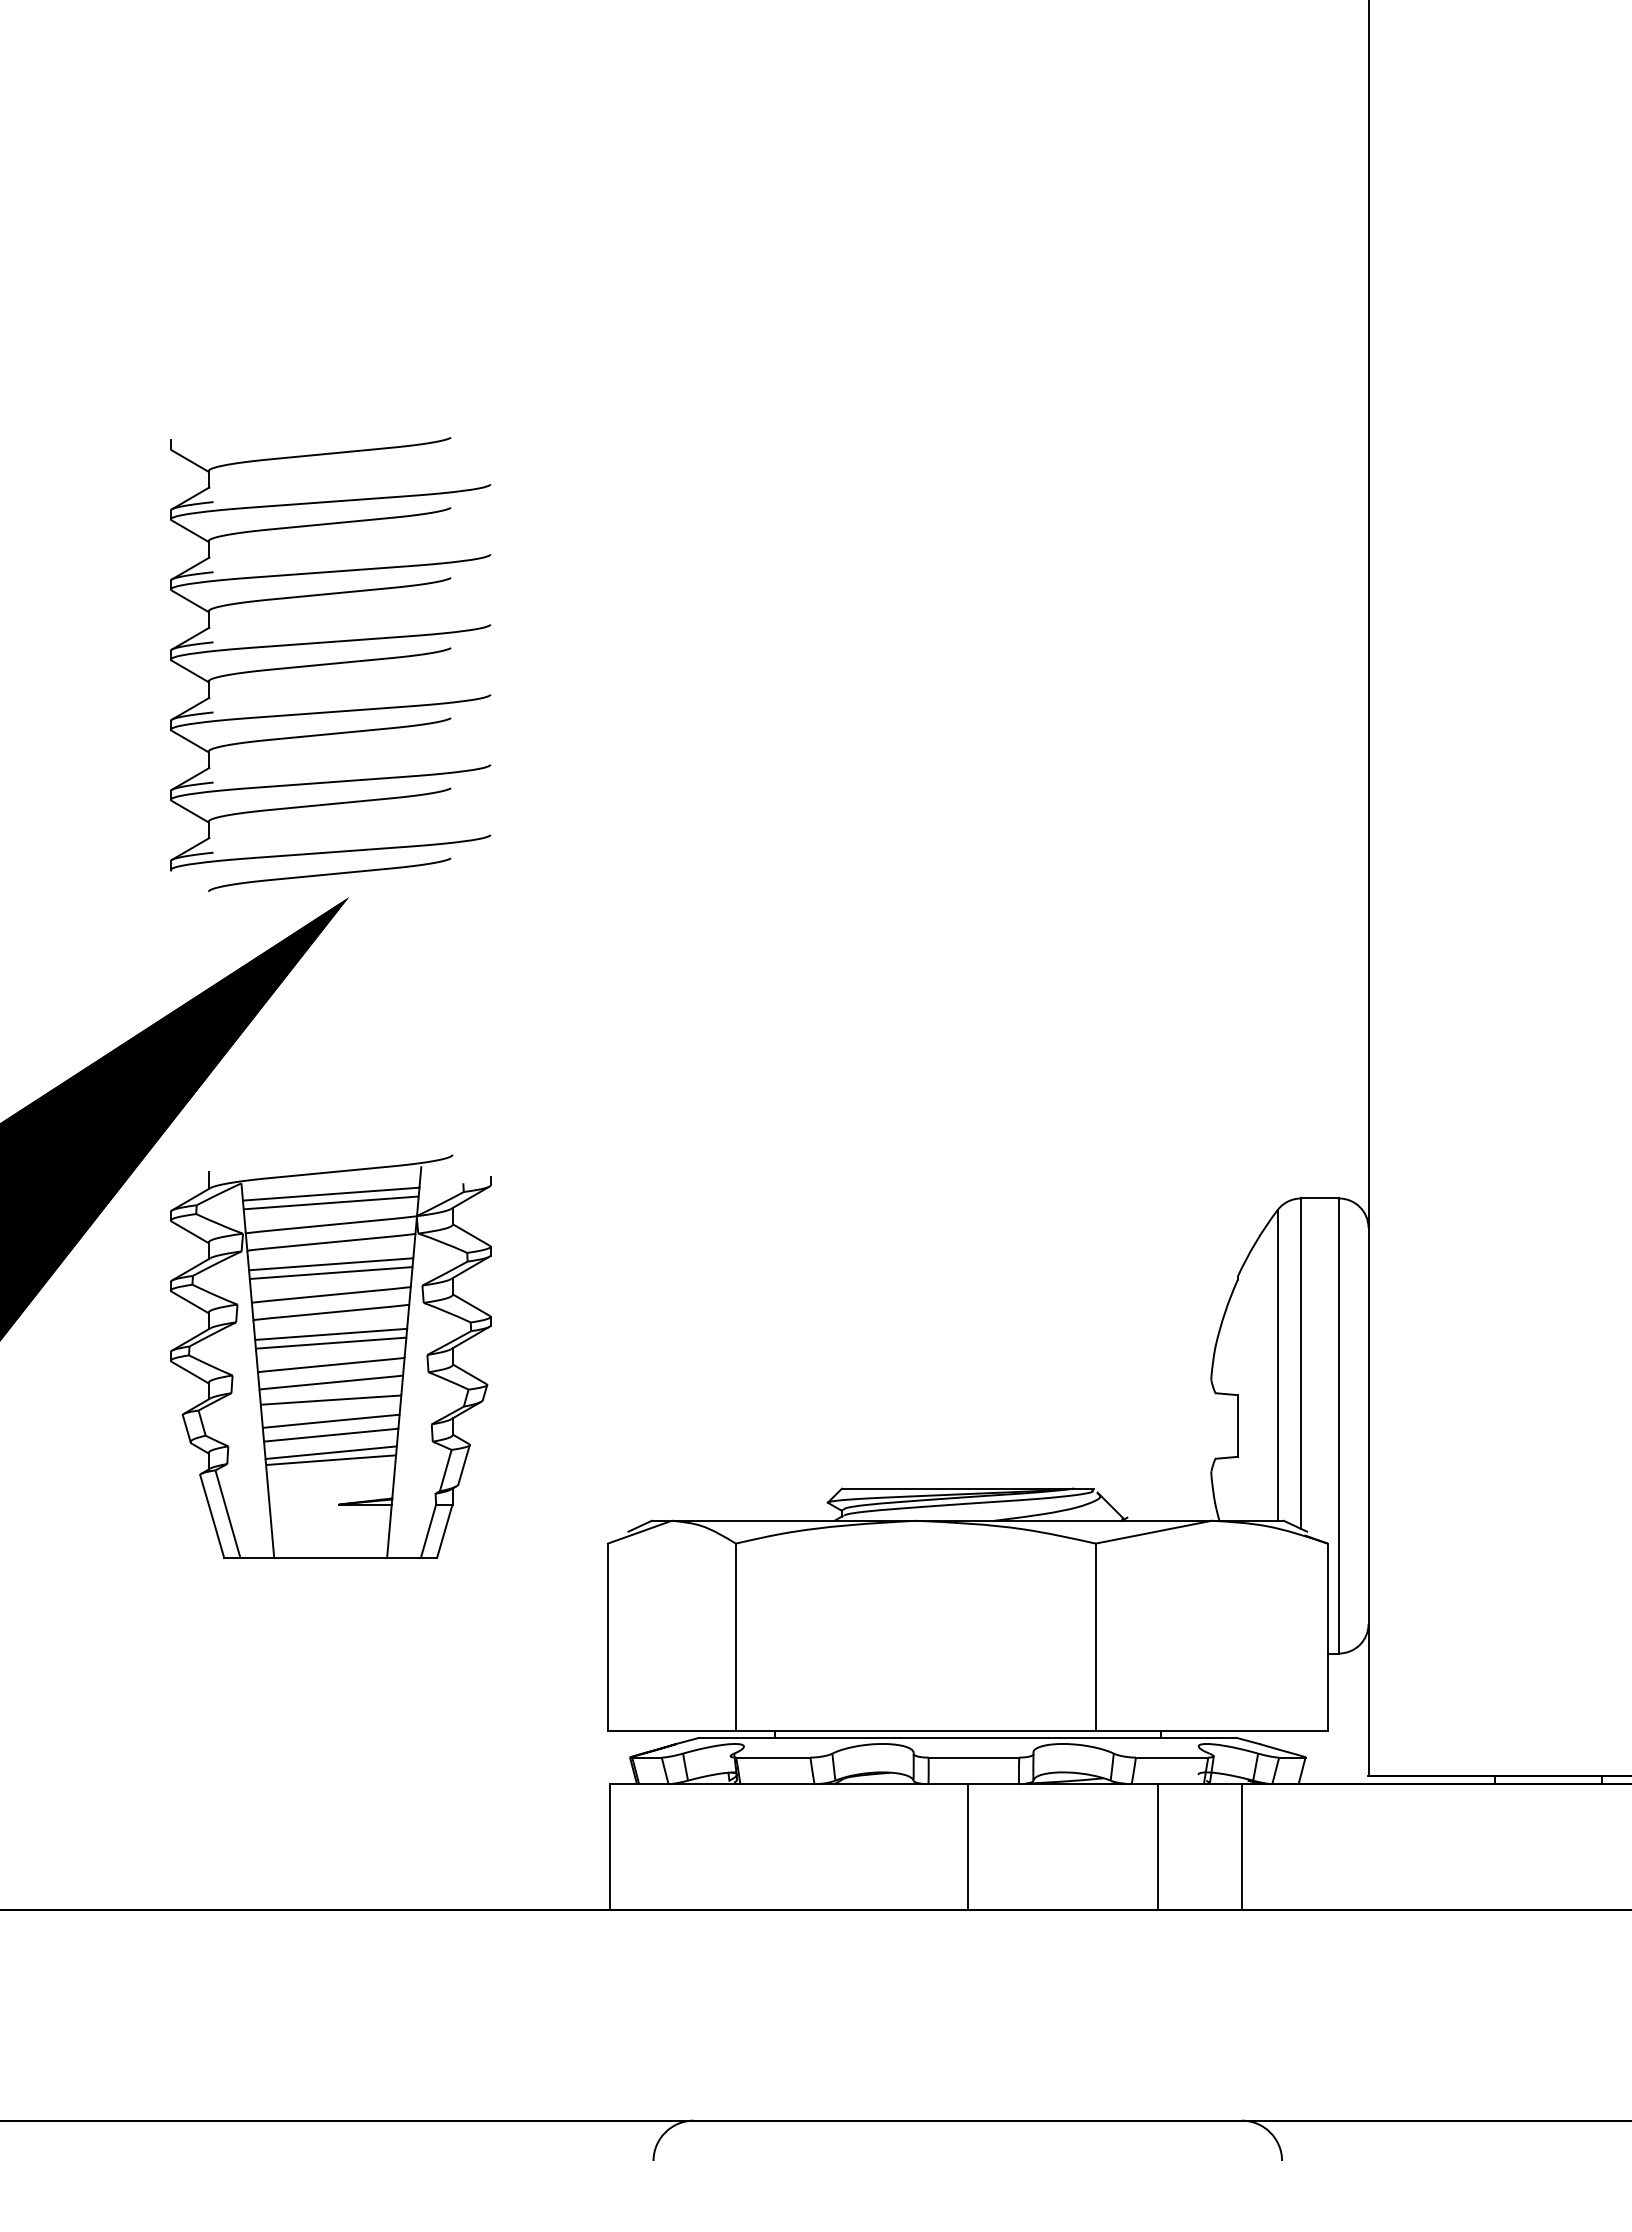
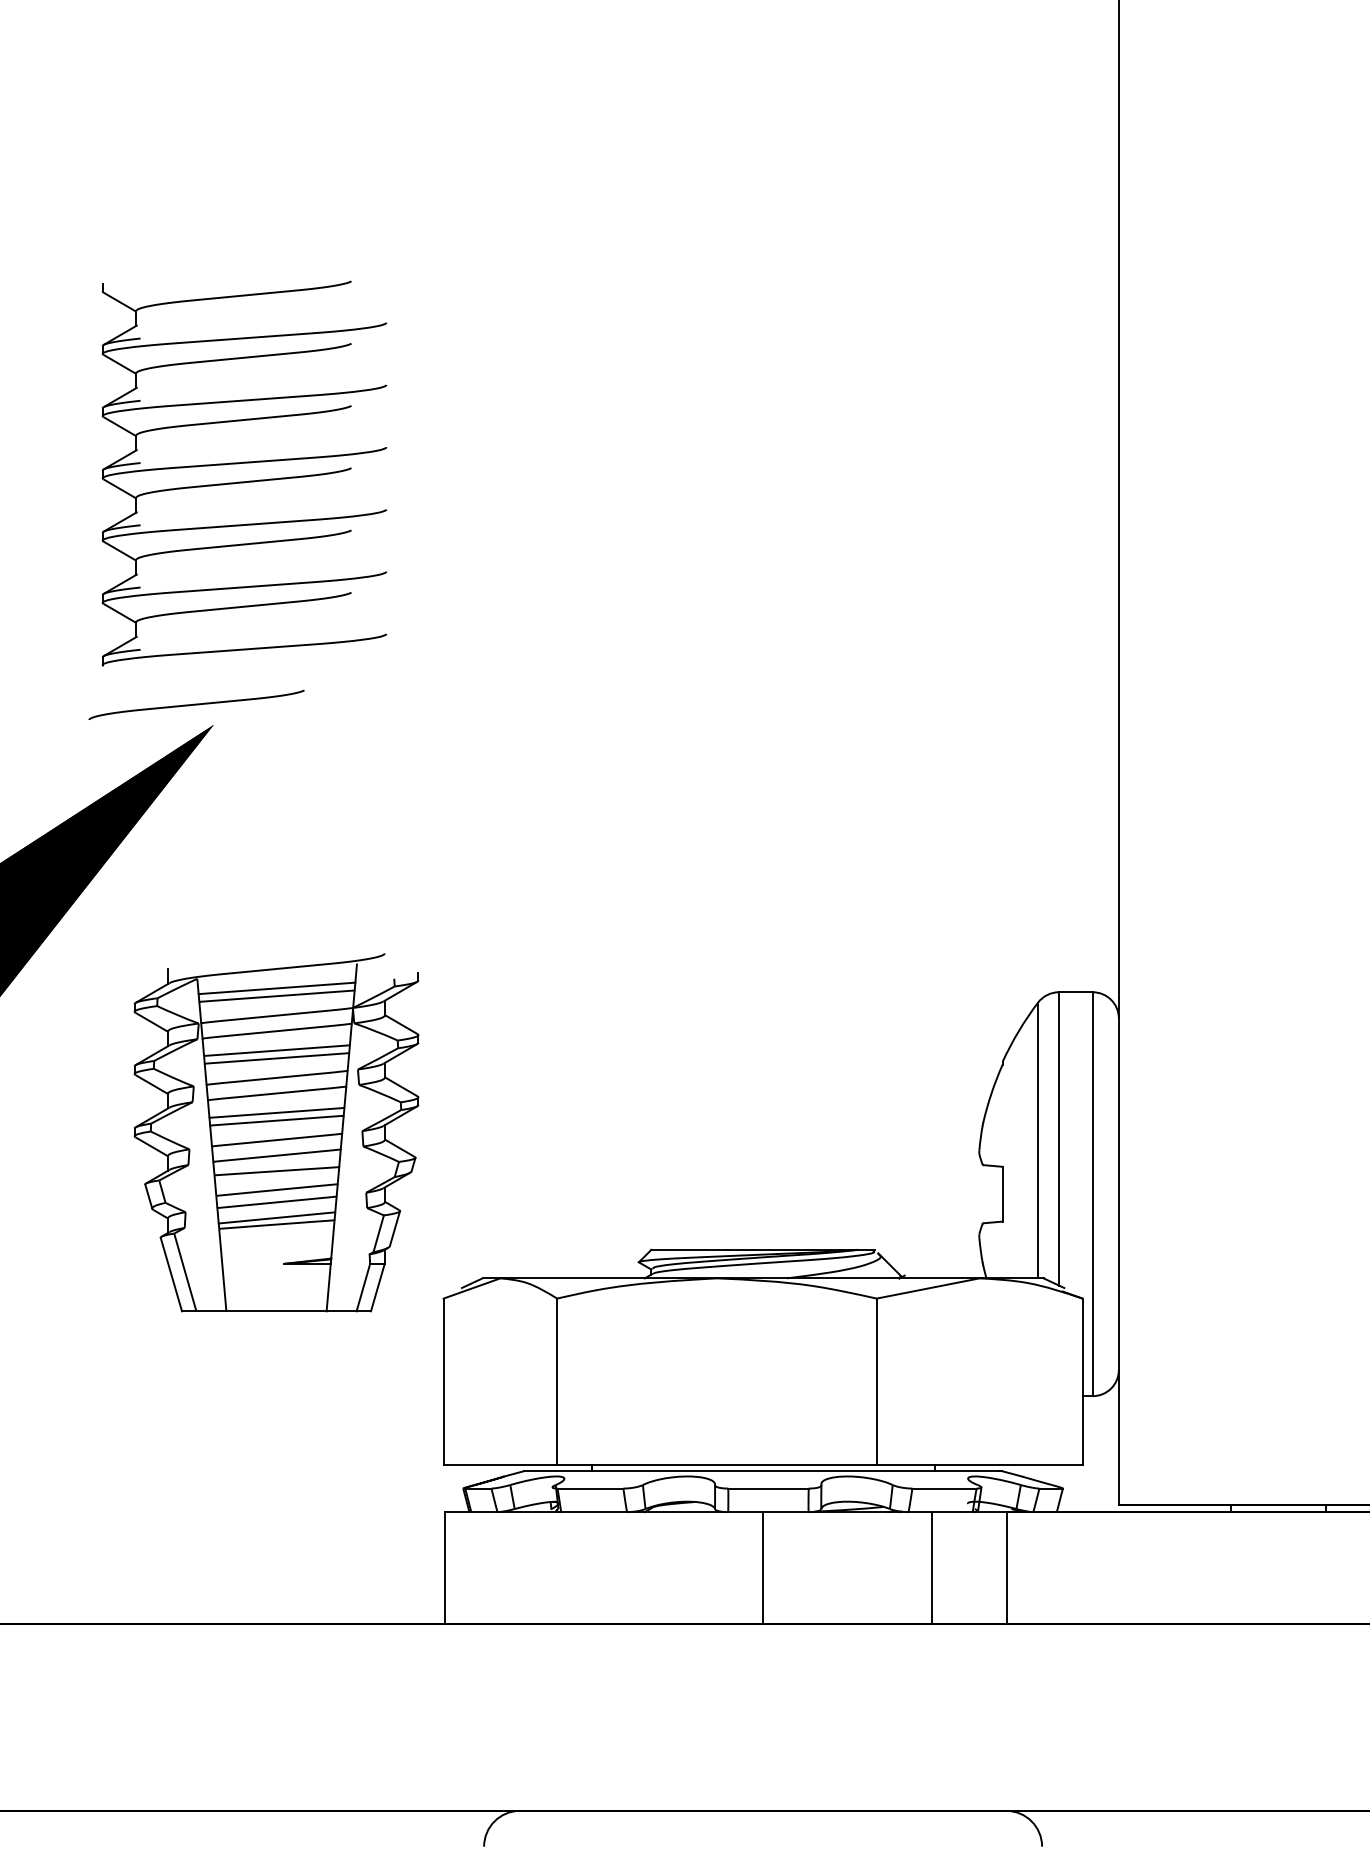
part: (332, 662) -> (246, 480), moved
part: (330, 1356) -> (276, 1132), moved

